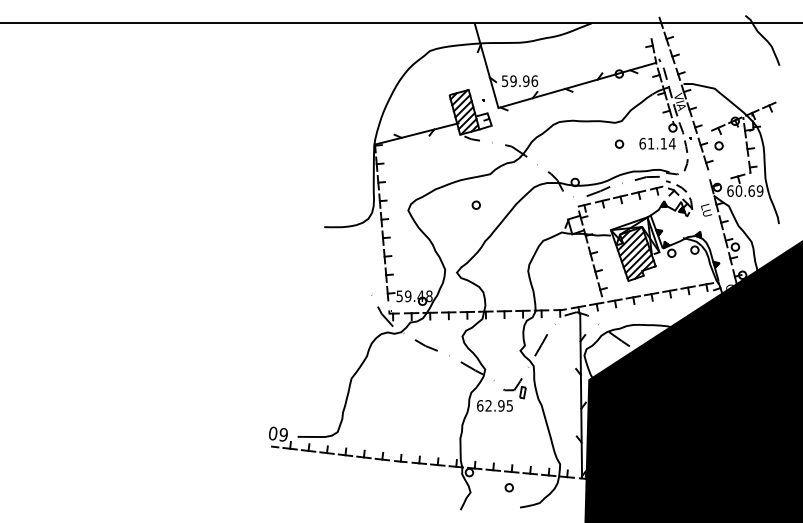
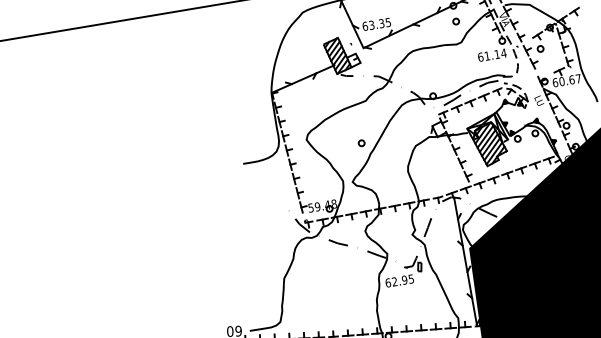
text: (519, 81) -> (376, 24), 59.96 -> 63.35
part: (619, 143) -> (456, 21), moved
text: (759, 190) -> (577, 78), 60.69 -> 60.67
part: (475, 204) -> (360, 142), moved

